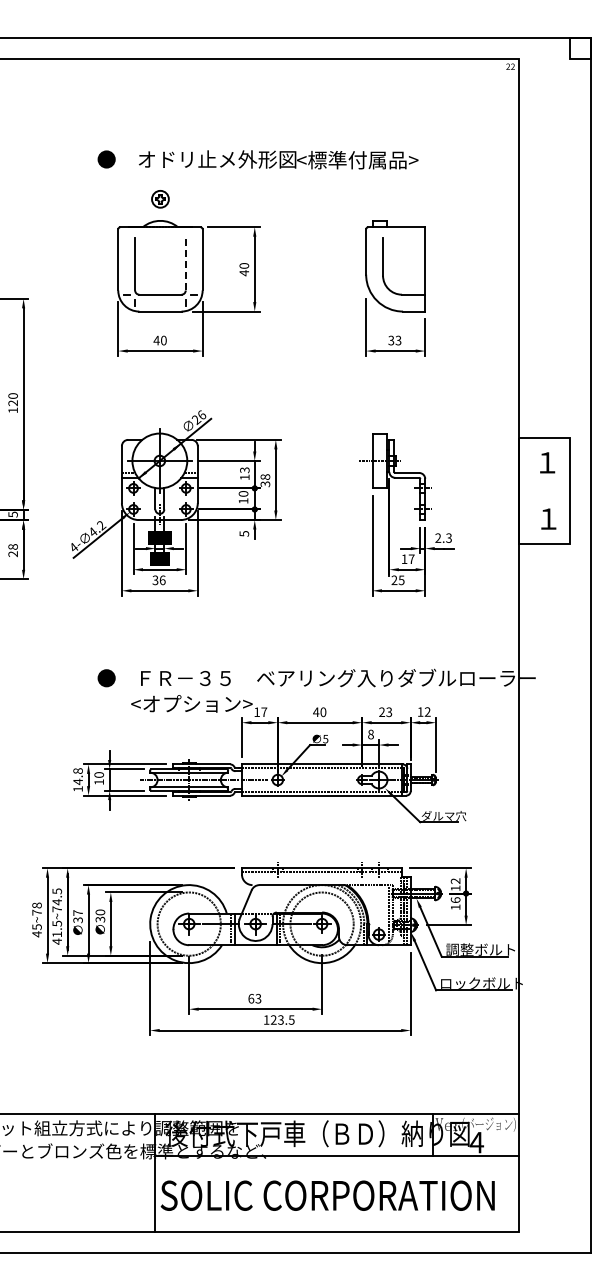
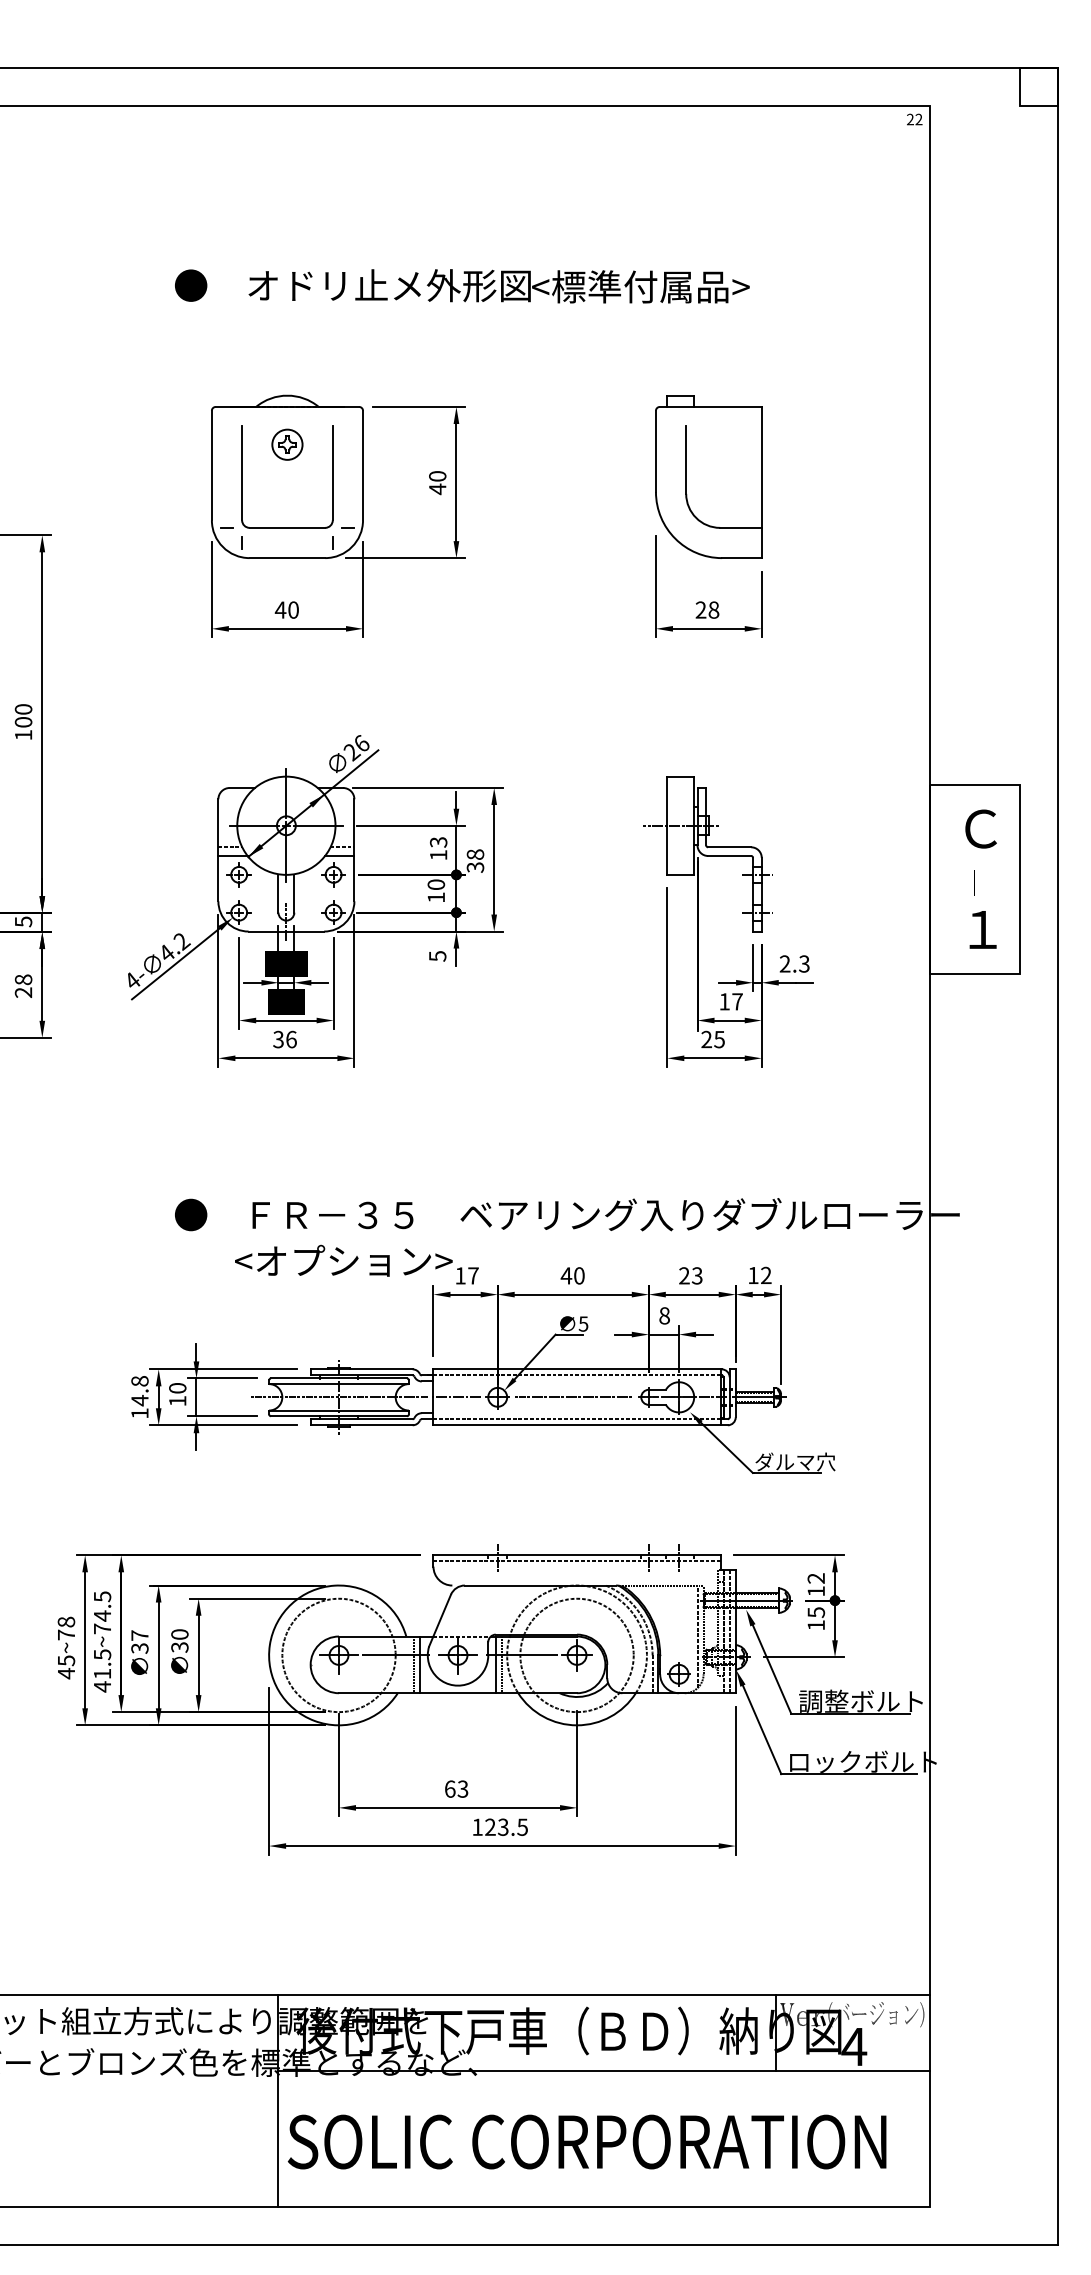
part: (160, 199) -> (287, 445), moved
line: (185, 263) -> (332, 471), dashed -> solid
text: (394, 340) -> (706, 609), 33 -> 28
text: (12, 403) -> (22, 722), 120 -> 100
text: (547, 462) -> (980, 828), １ -> Ｃ
line: (320, 780) -> (574, 1398), added
text: (455, 900) -> (816, 1613), 16 -> 15

